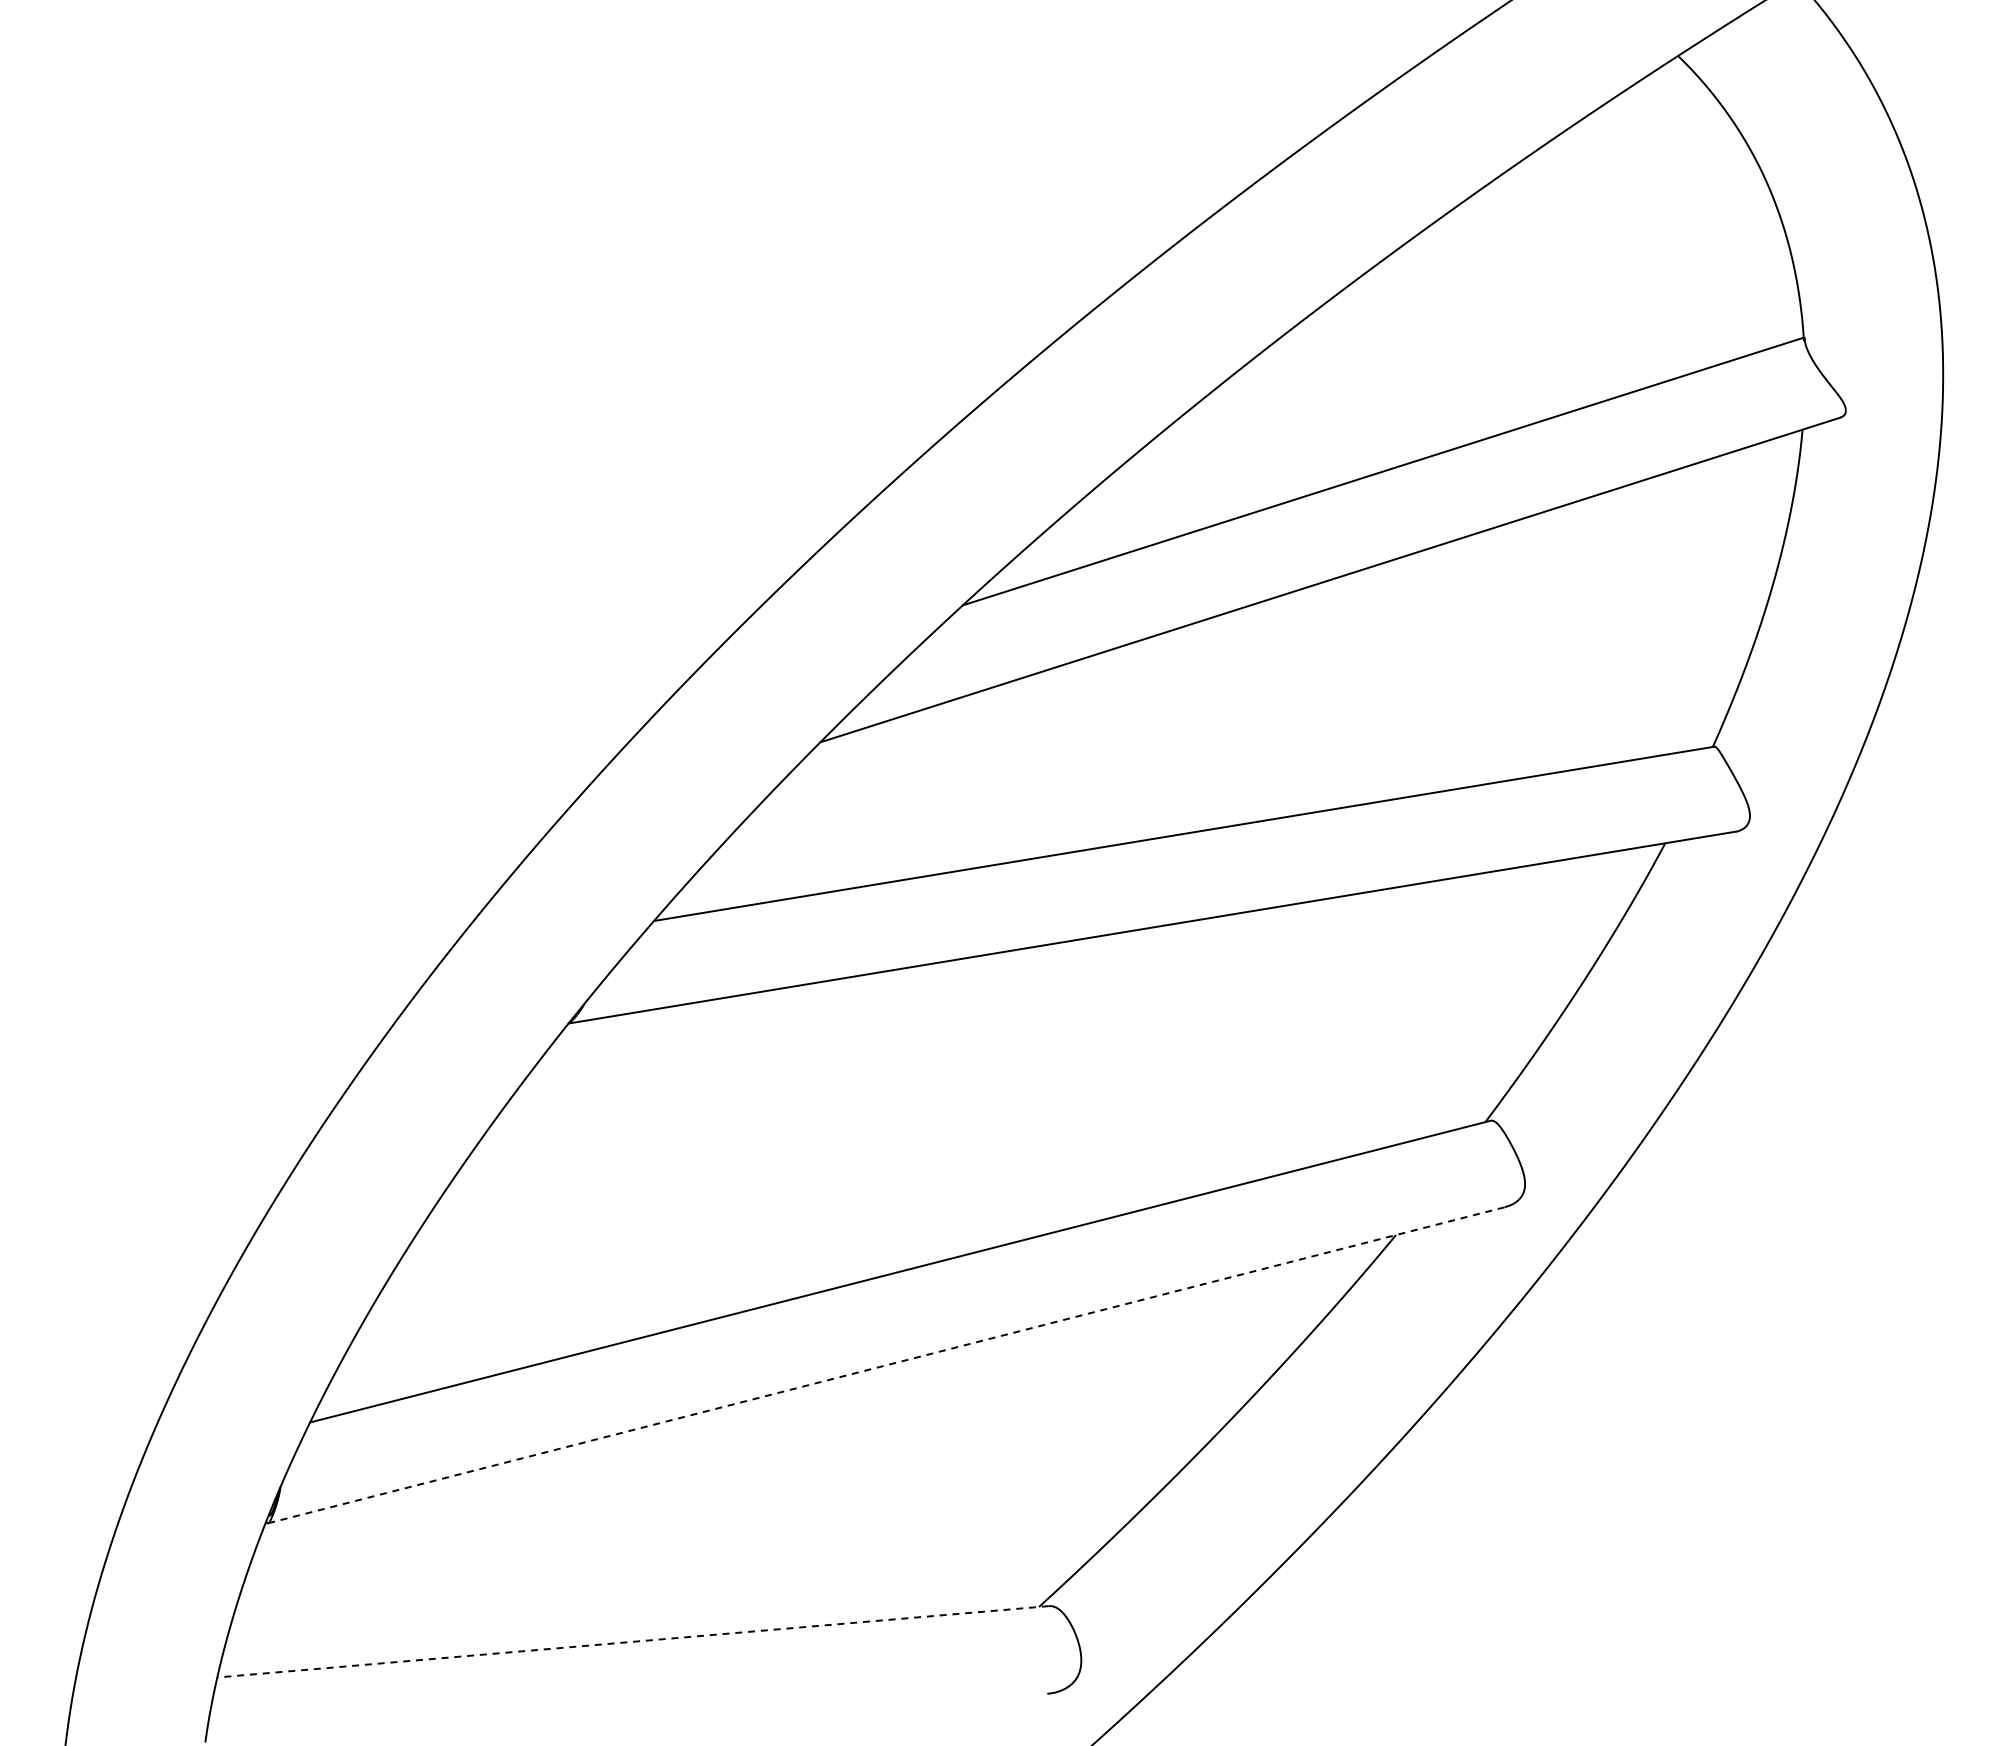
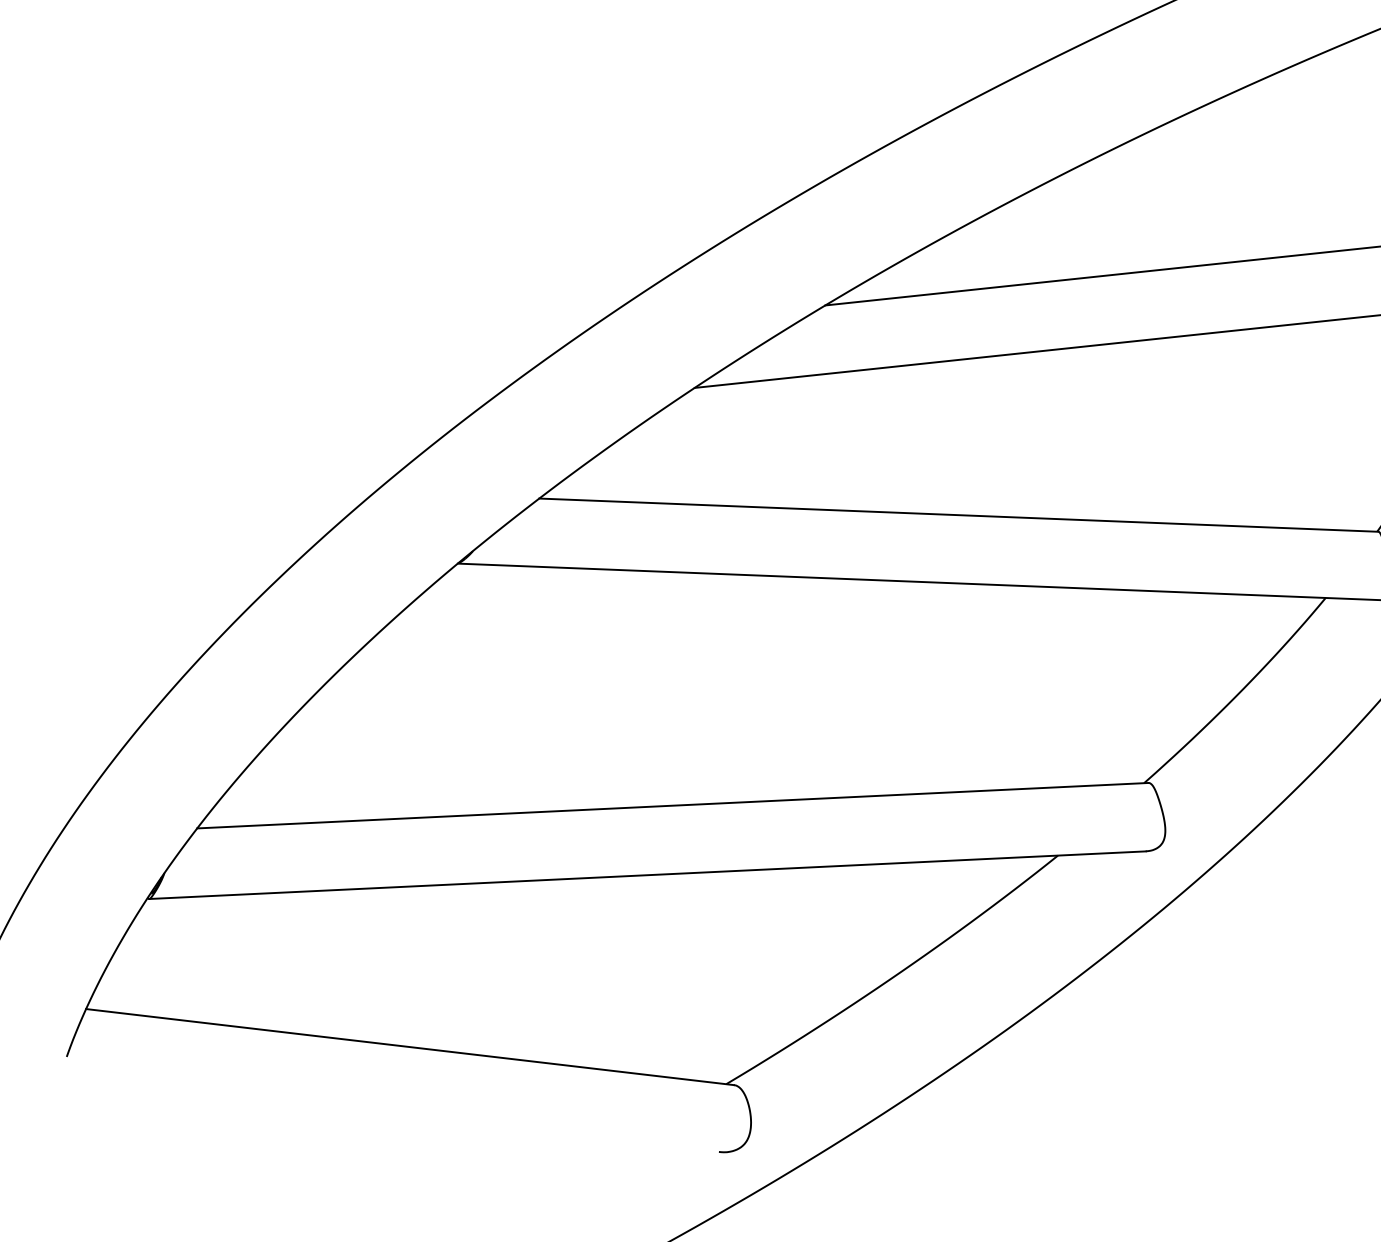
line: (887, 1365) -> (648, 875), dashed -> solid
line: (632, 1641) -> (409, 1046), dashed -> solid

